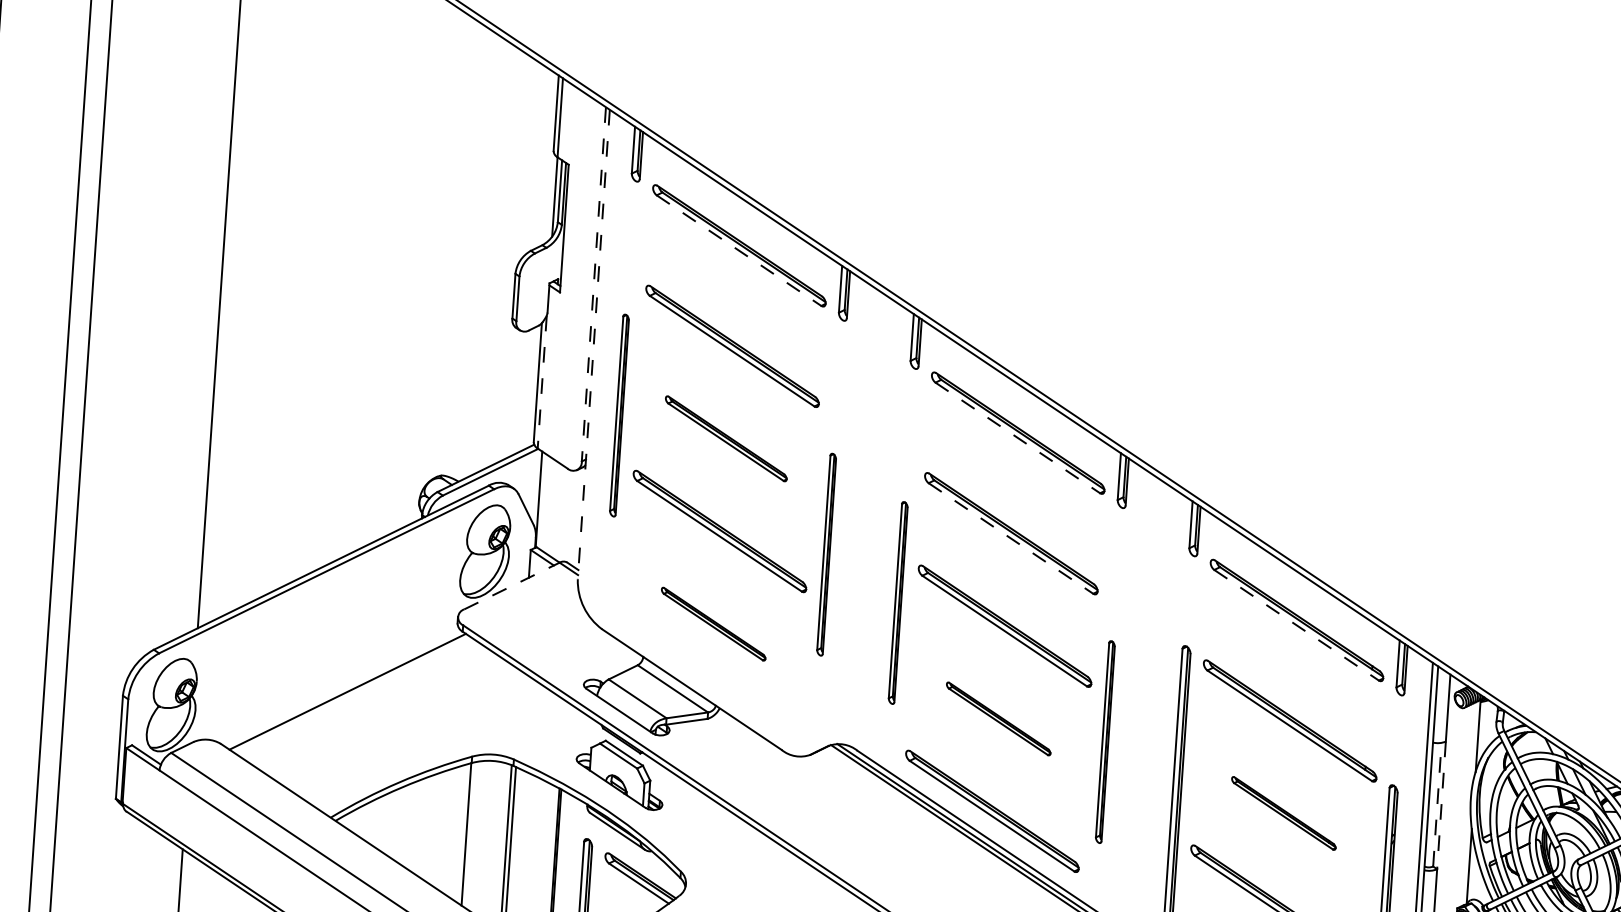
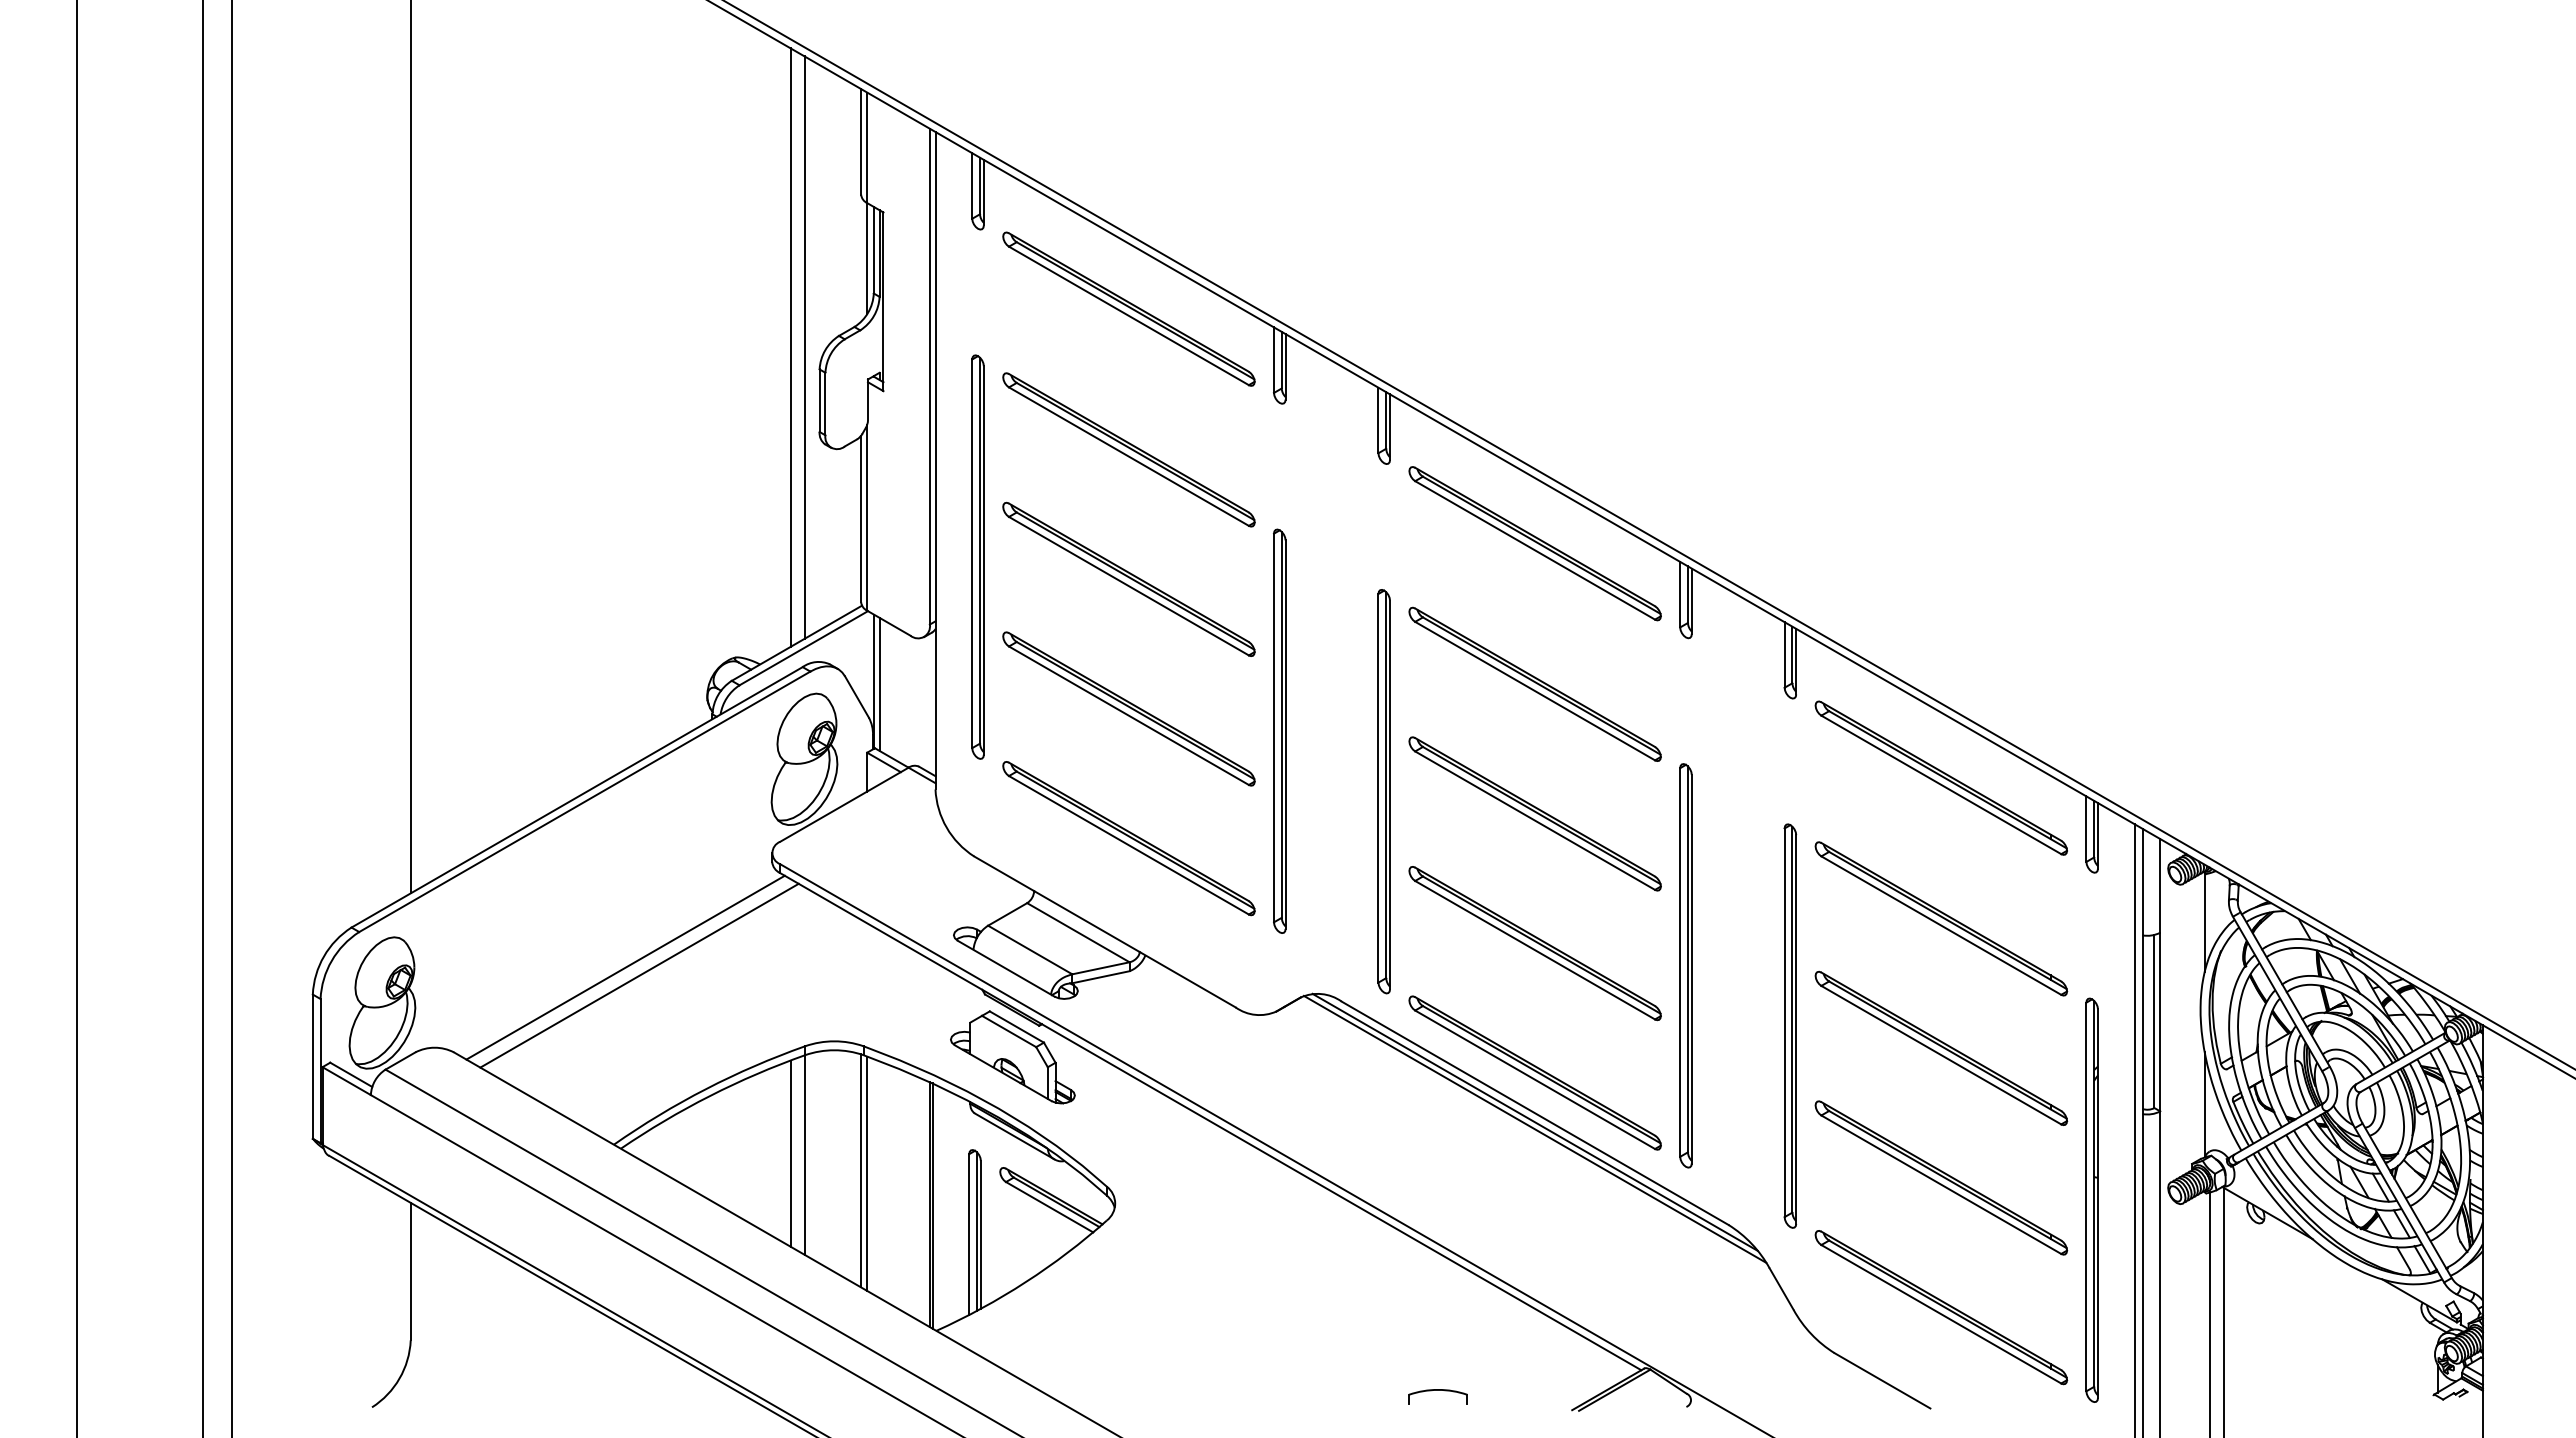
line: (739, 251) -> (1129, 316), dashed -> solid
line: (495, 256) -> (790, 347), added
line: (505, 257) -> (804, 347), added
line: (593, 284) -> (929, 376), dashed -> solid
line: (593, 344) -> (935, 460), dashed -> solid
line: (542, 381) -> (867, 517), dashed -> solid
part: (619, 415) -> (977, 556), size x1.43
part: (725, 438) -> (1128, 578), size x1.43
line: (1018, 438) -> (1535, 550), dashed -> solid
line: (542, 501) -> (879, 683), added
line: (1011, 538) -> (1535, 691), dashed -> solid
part: (826, 554) -> (1279, 730), size x1.43
line: (512, 585) -> (844, 804), dashed -> solid
part: (897, 602) -> (1383, 791), size x1.43
part: (713, 623) -> (1128, 838), size x1.67
line: (1296, 625) -> (1941, 785), dashed -> solid
line: (357, 698) -> (639, 975), added
part: (998, 718) -> (1534, 943), size x1.67
part: (1105, 741) -> (1685, 965), size x1.43
line: (1437, 804) -> (2154, 1021), dashed -> solid
line: (1441, 805) -> (2160, 1022), dashed -> solid
part: (1283, 812) -> (1941, 1047), size x1.67
line: (456, 832) -> (790, 1153), added

